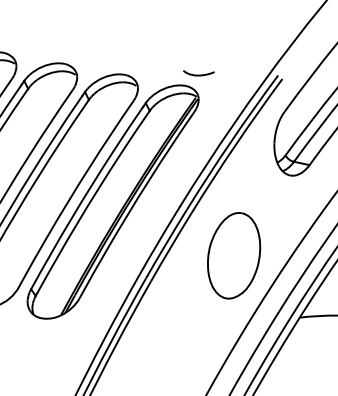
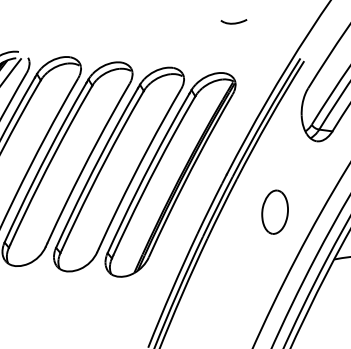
part: (198, 72) -> (233, 21), moved
part: (233, 256) -> (274, 212), size x0.6

